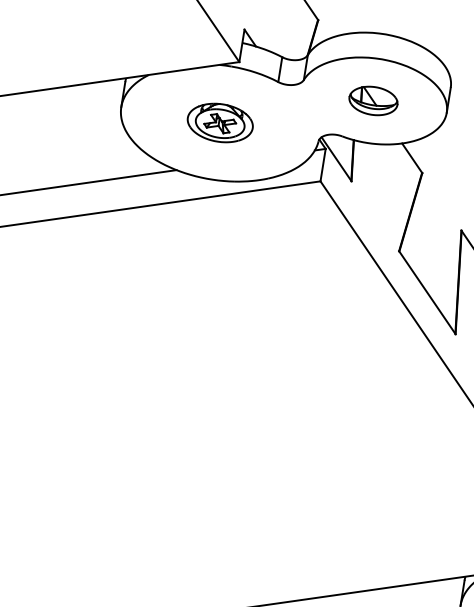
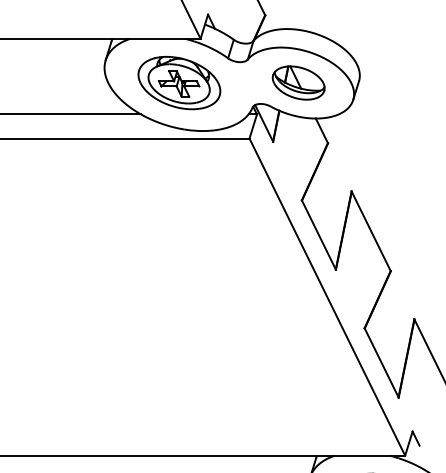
part: (373, 100) -> (298, 82), size x1.43
part: (220, 123) -> (179, 83), size x1.67

